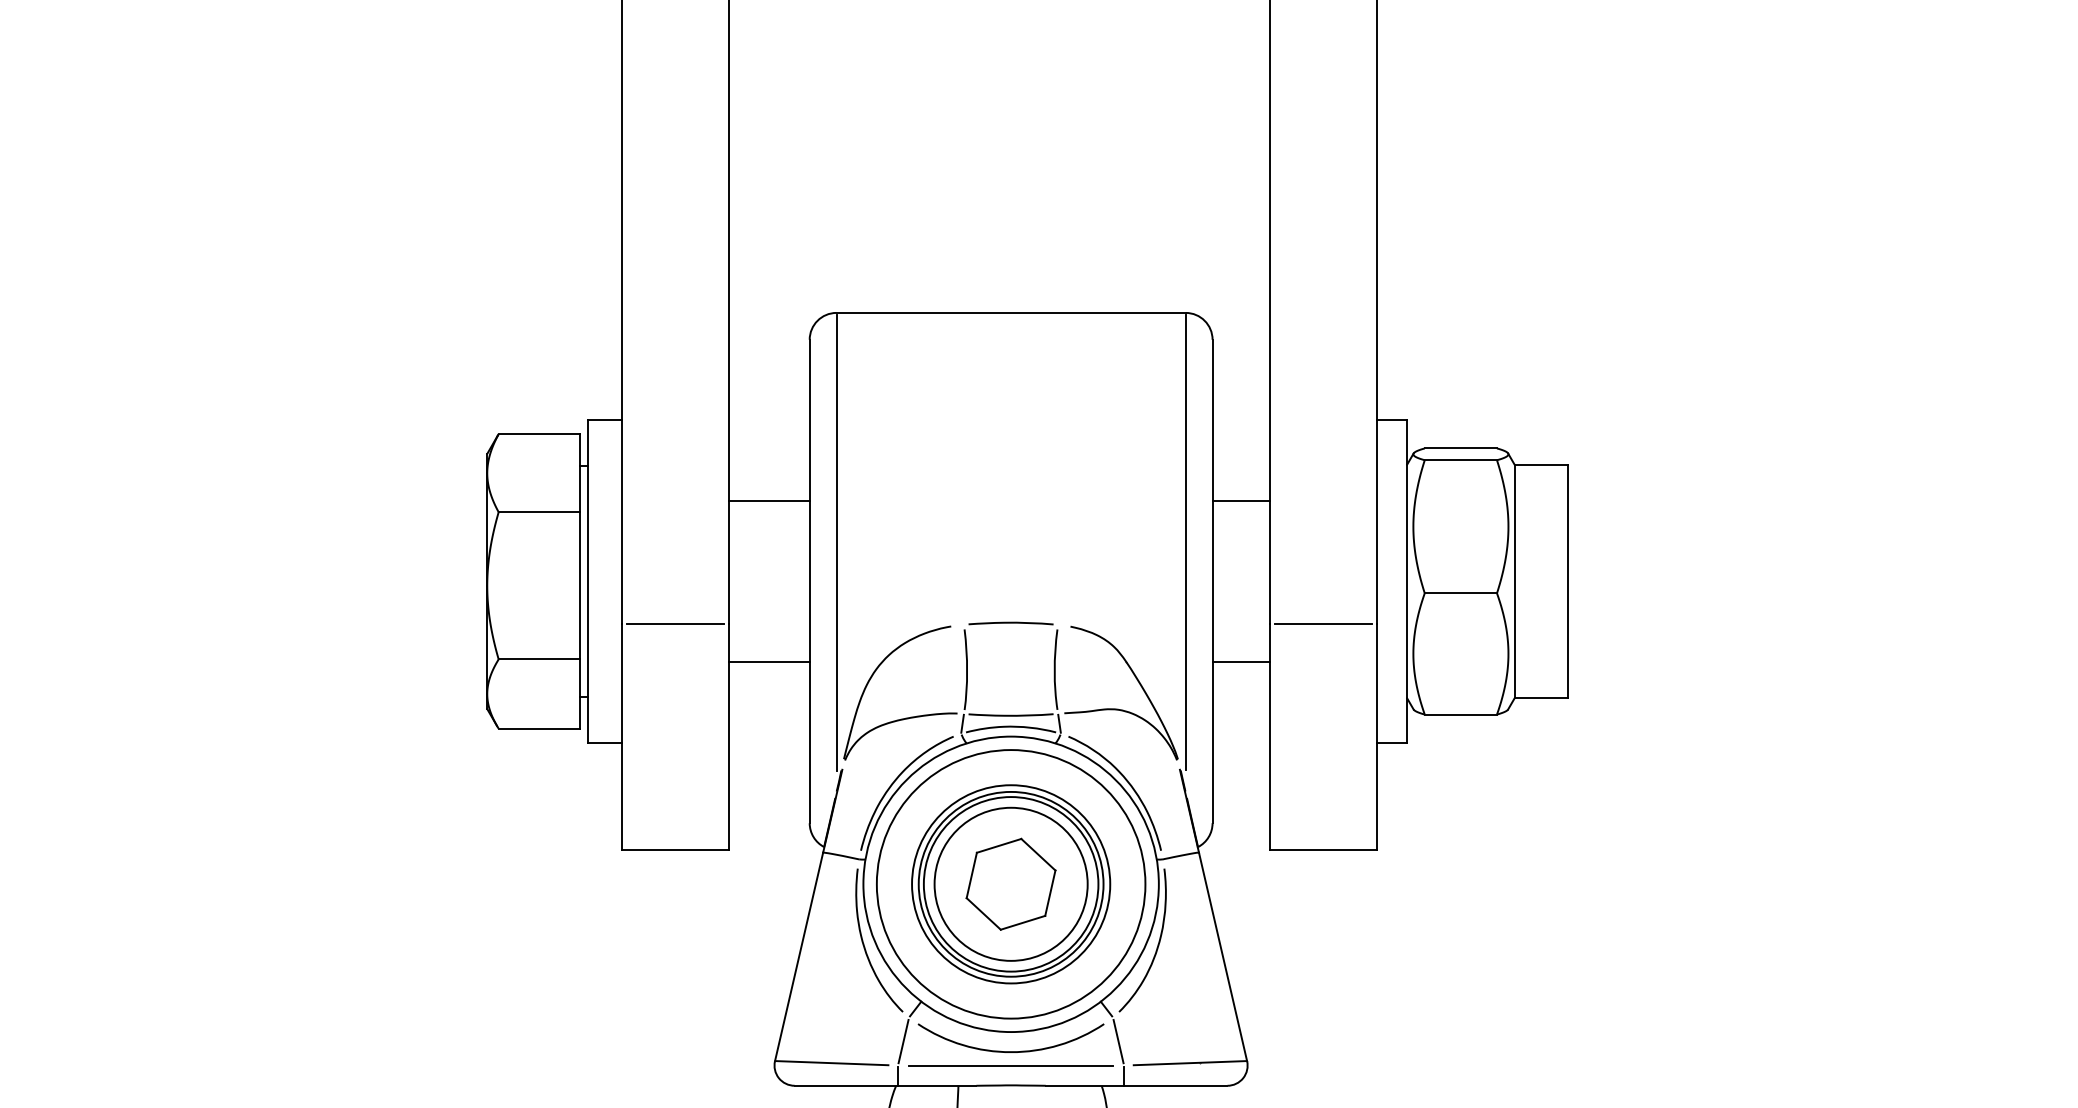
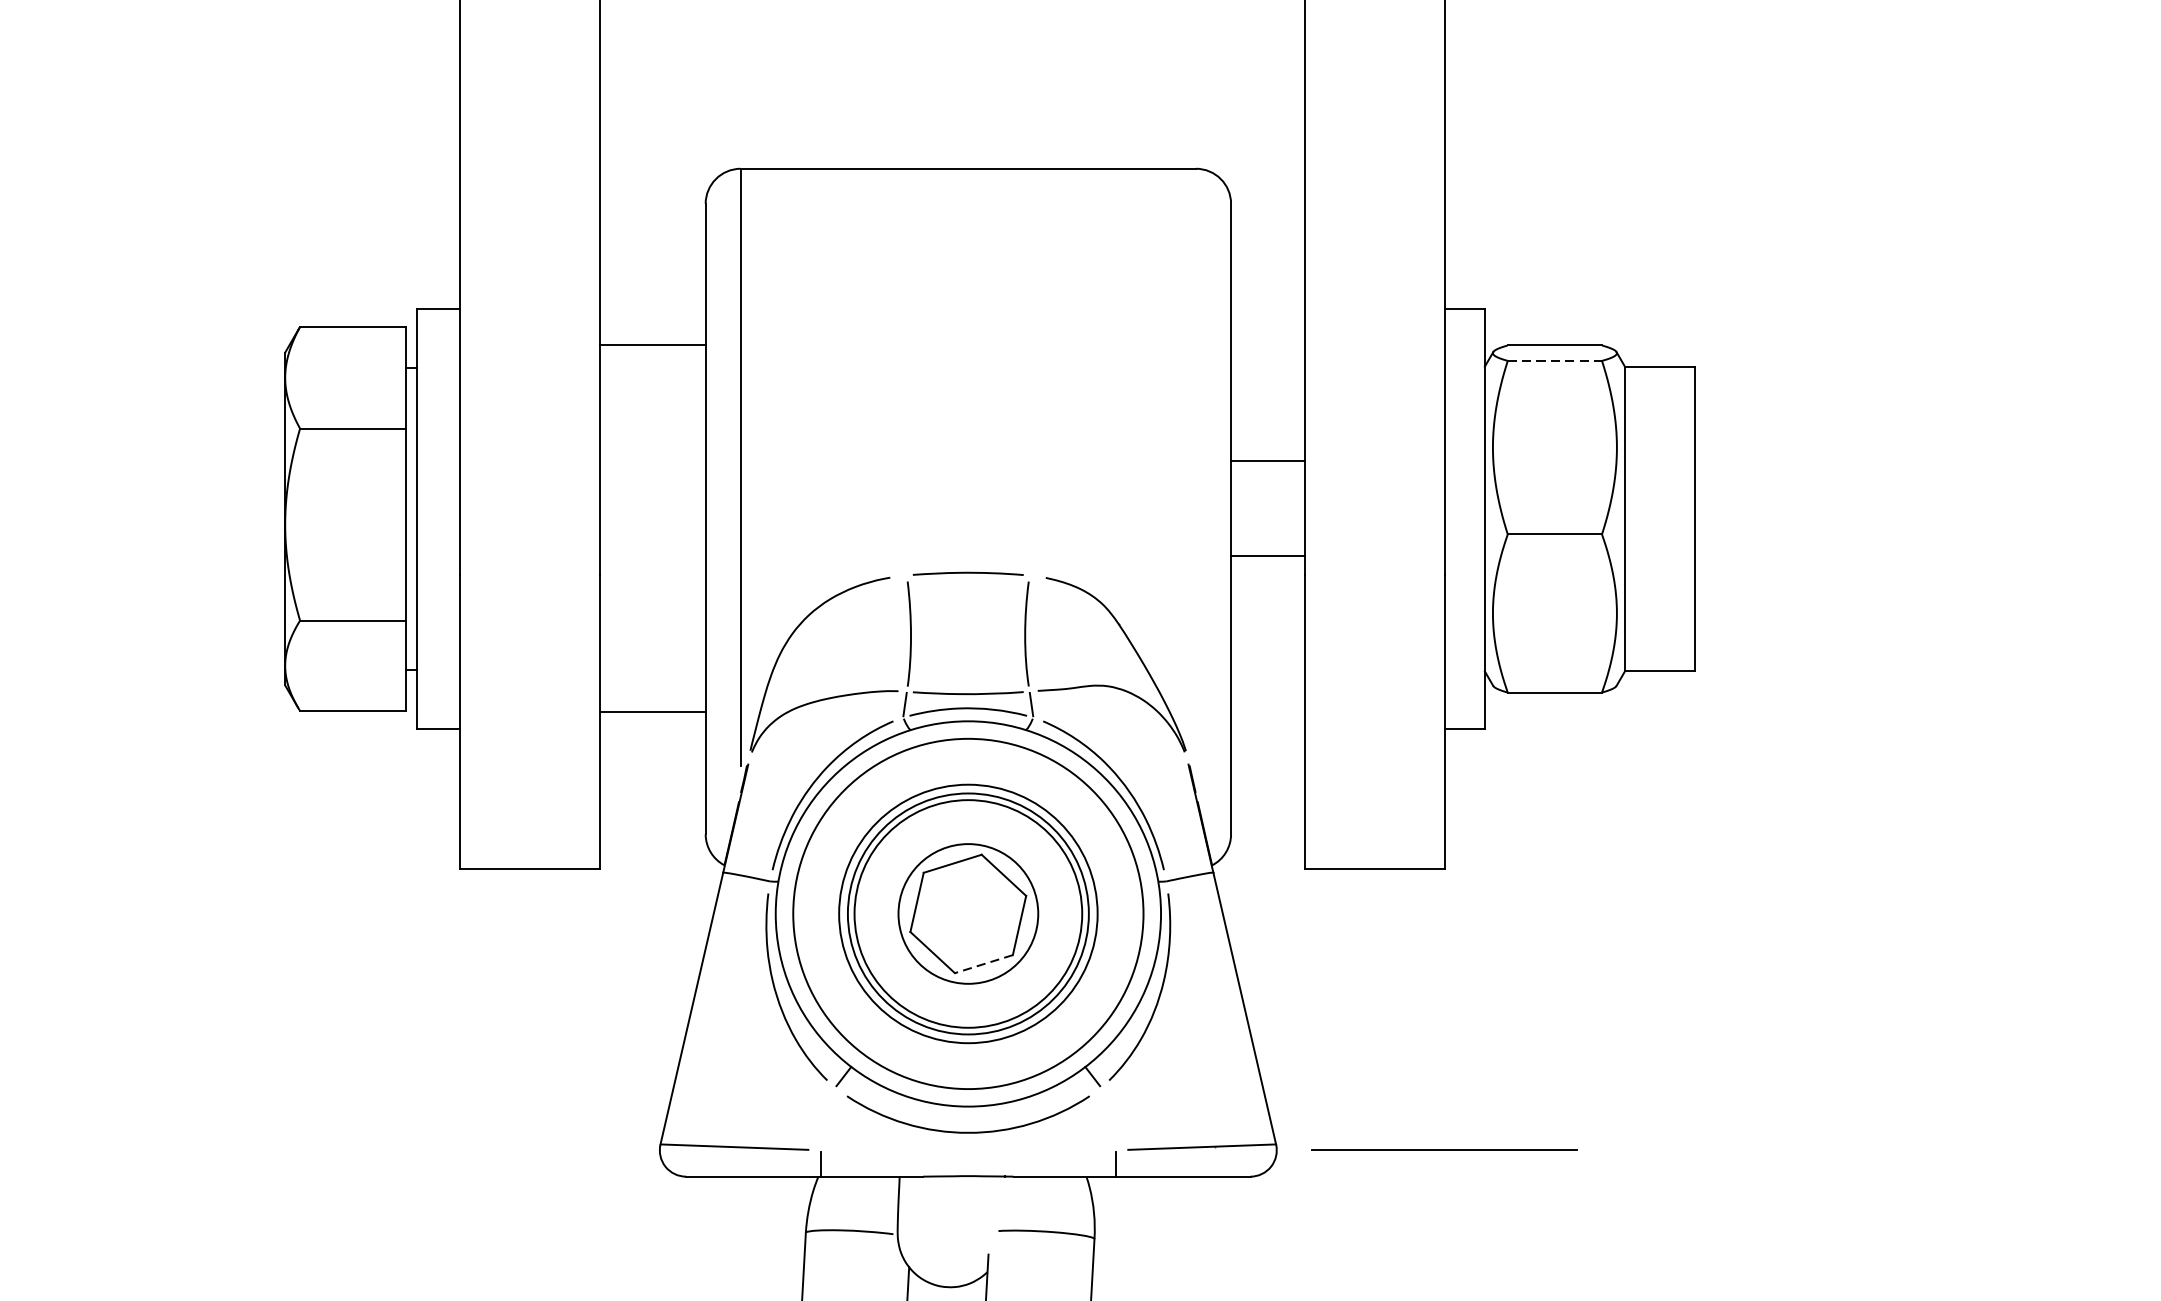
line: (1461, 460) -> (1555, 361), solid -> dashed
line: (768, 500) -> (651, 344), moved
line: (1240, 500) -> (1267, 460), moved
line: (1185, 542) -> (1195, 468), removed
line: (674, 624) -> (529, 575), removed
line: (1322, 624) -> (1374, 575), removed
line: (768, 662) -> (651, 712), moved
line: (1240, 662) -> (1267, 556), moved
circle: (1010, 883) -> (967, 912), size x0.7
line: (1022, 922) -> (983, 963), solid -> dashed
line: (903, 1041) -> (828, 1118), removed
line: (1118, 1041) -> (1108, 1118), removed
line: (1010, 1065) -> (1443, 1150), moved

